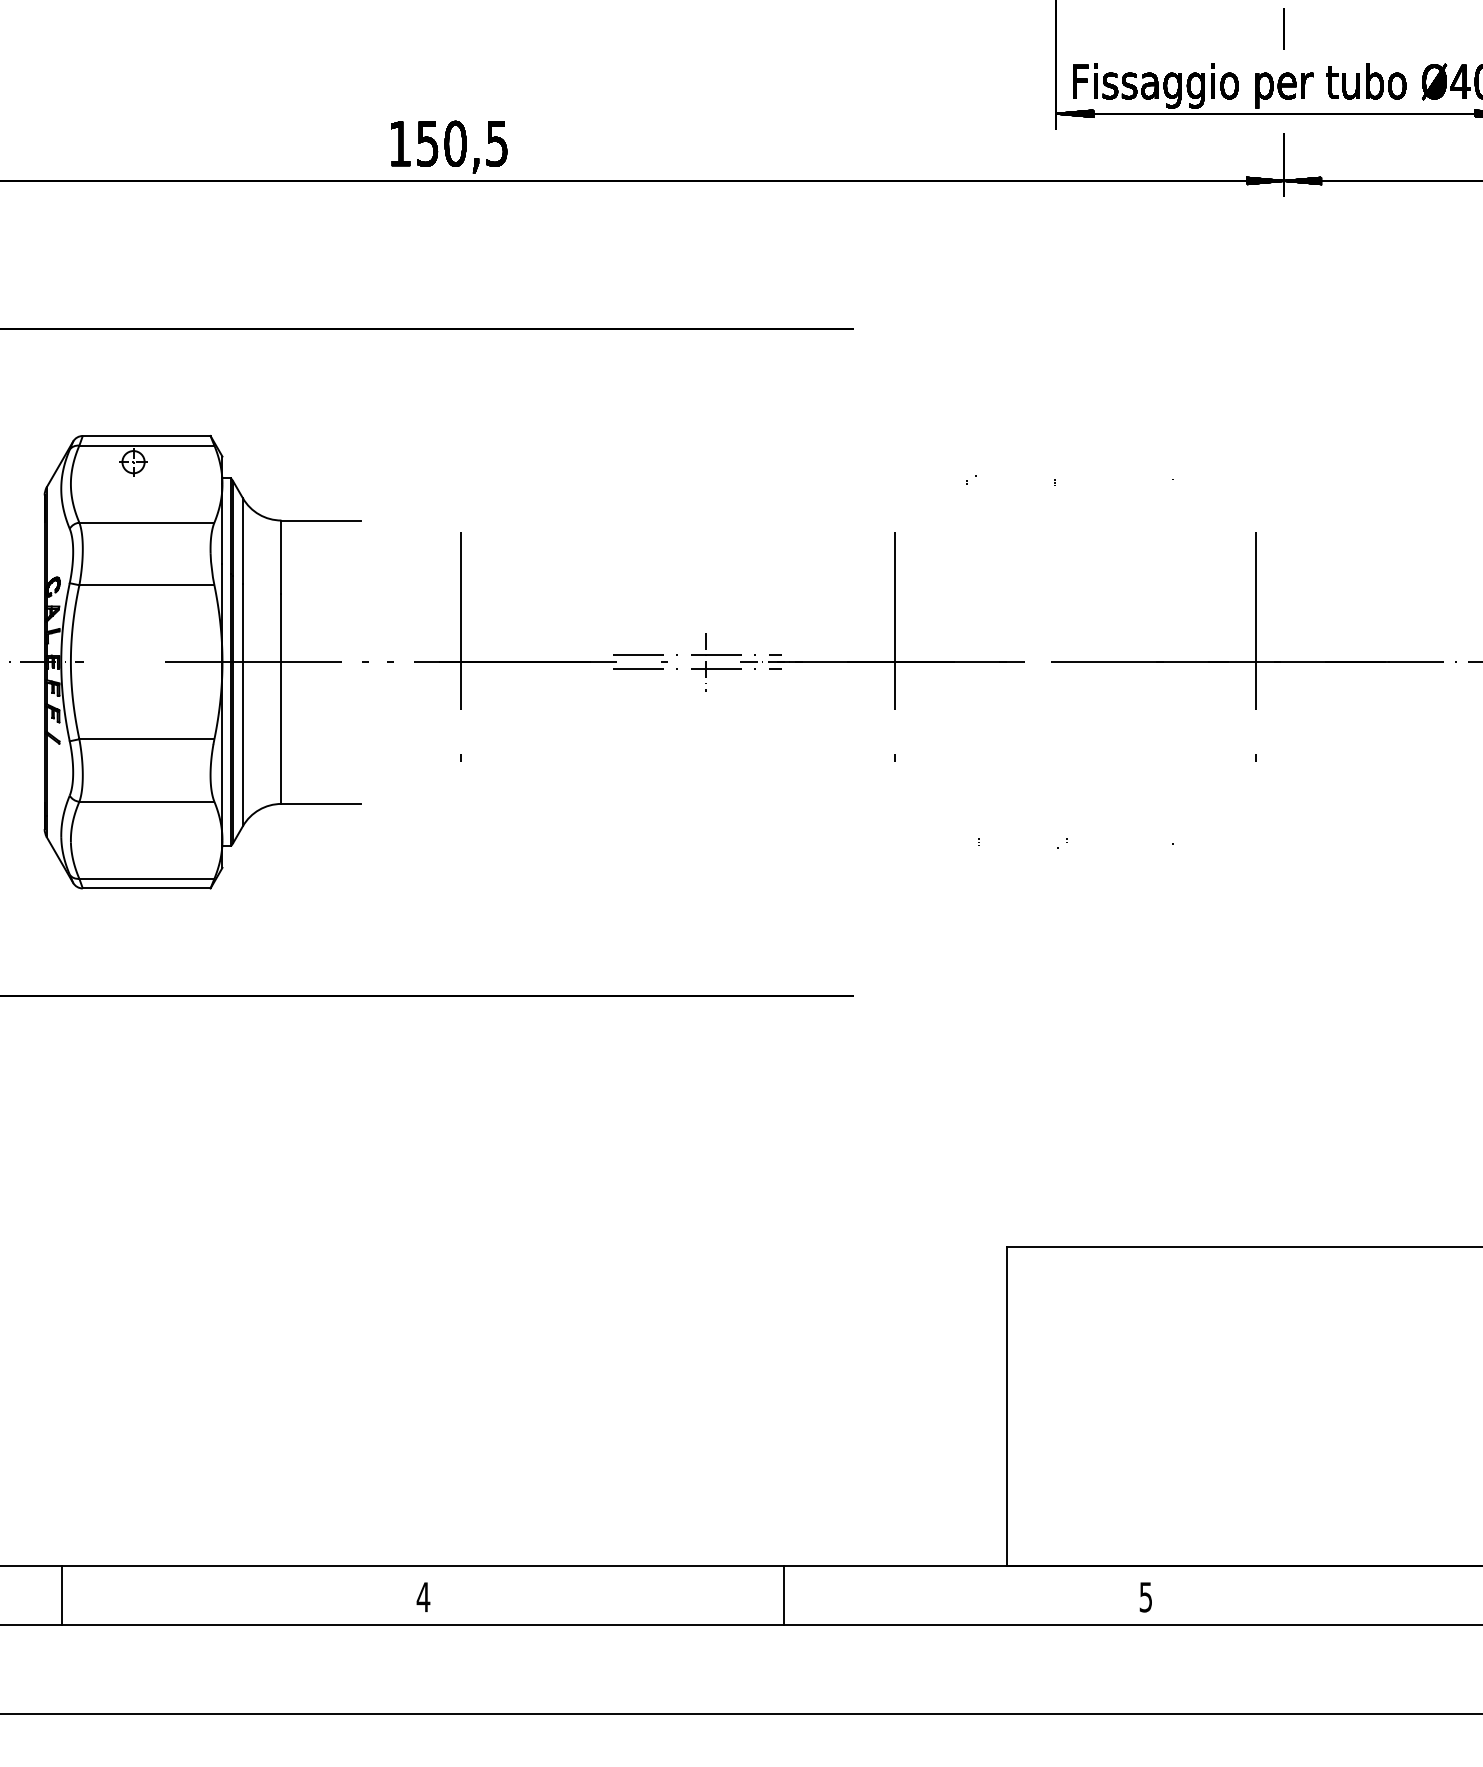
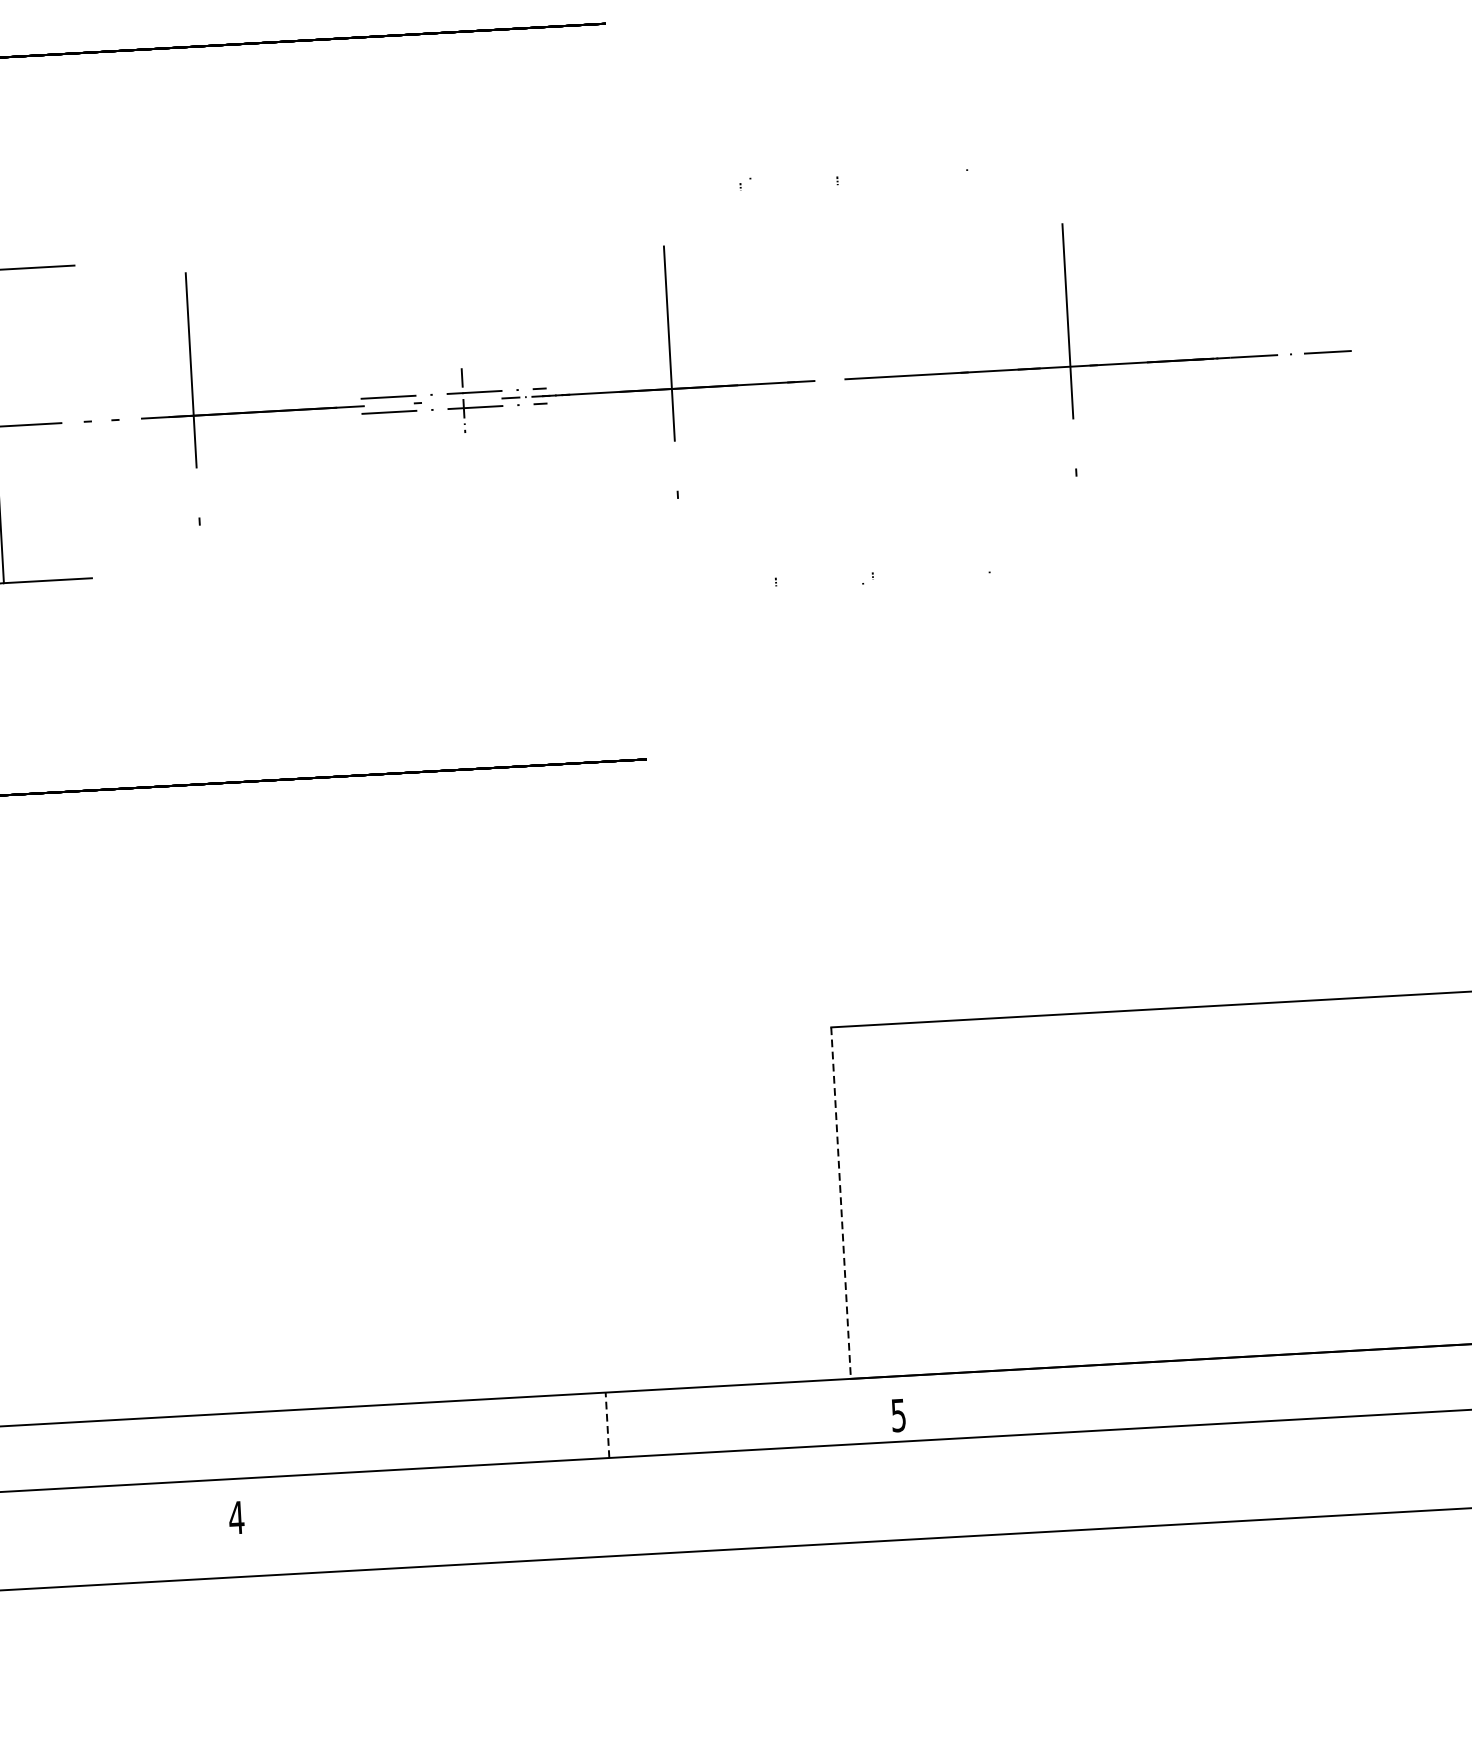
line: (1006, 1406) -> (840, 1203), solid -> dashed
line: (784, 1595) -> (607, 1425), solid -> dashed
text: (423, 1596) -> (236, 1516), moved
text: (1145, 1597) -> (898, 1415), moved

